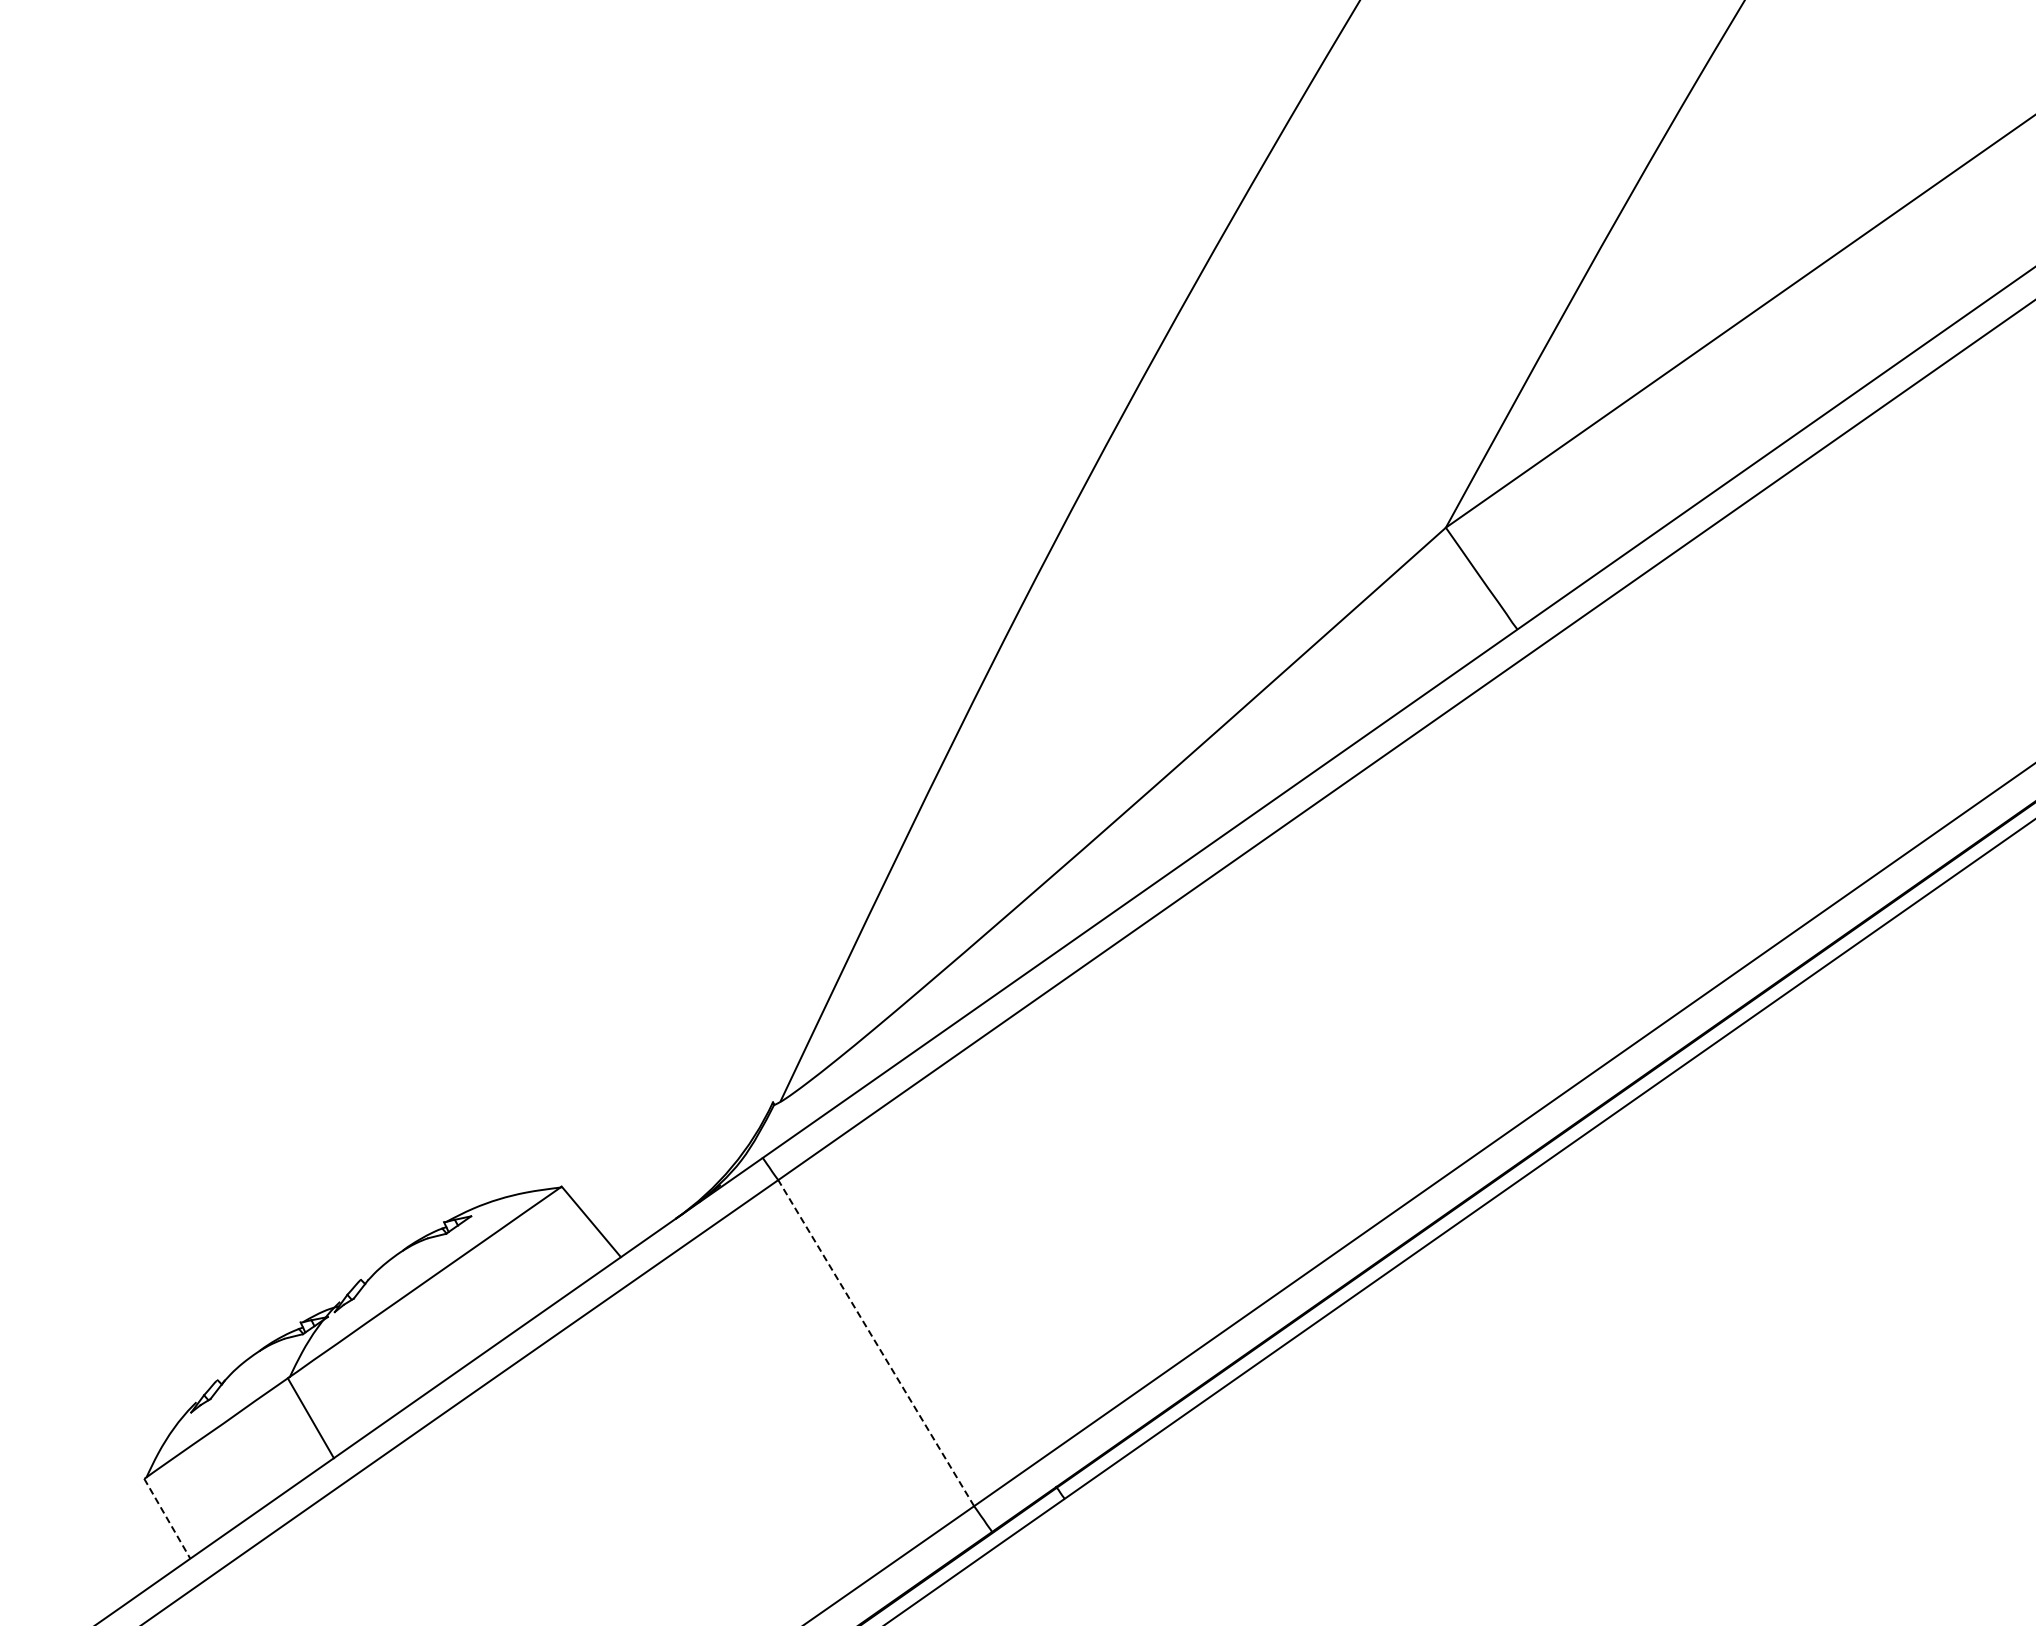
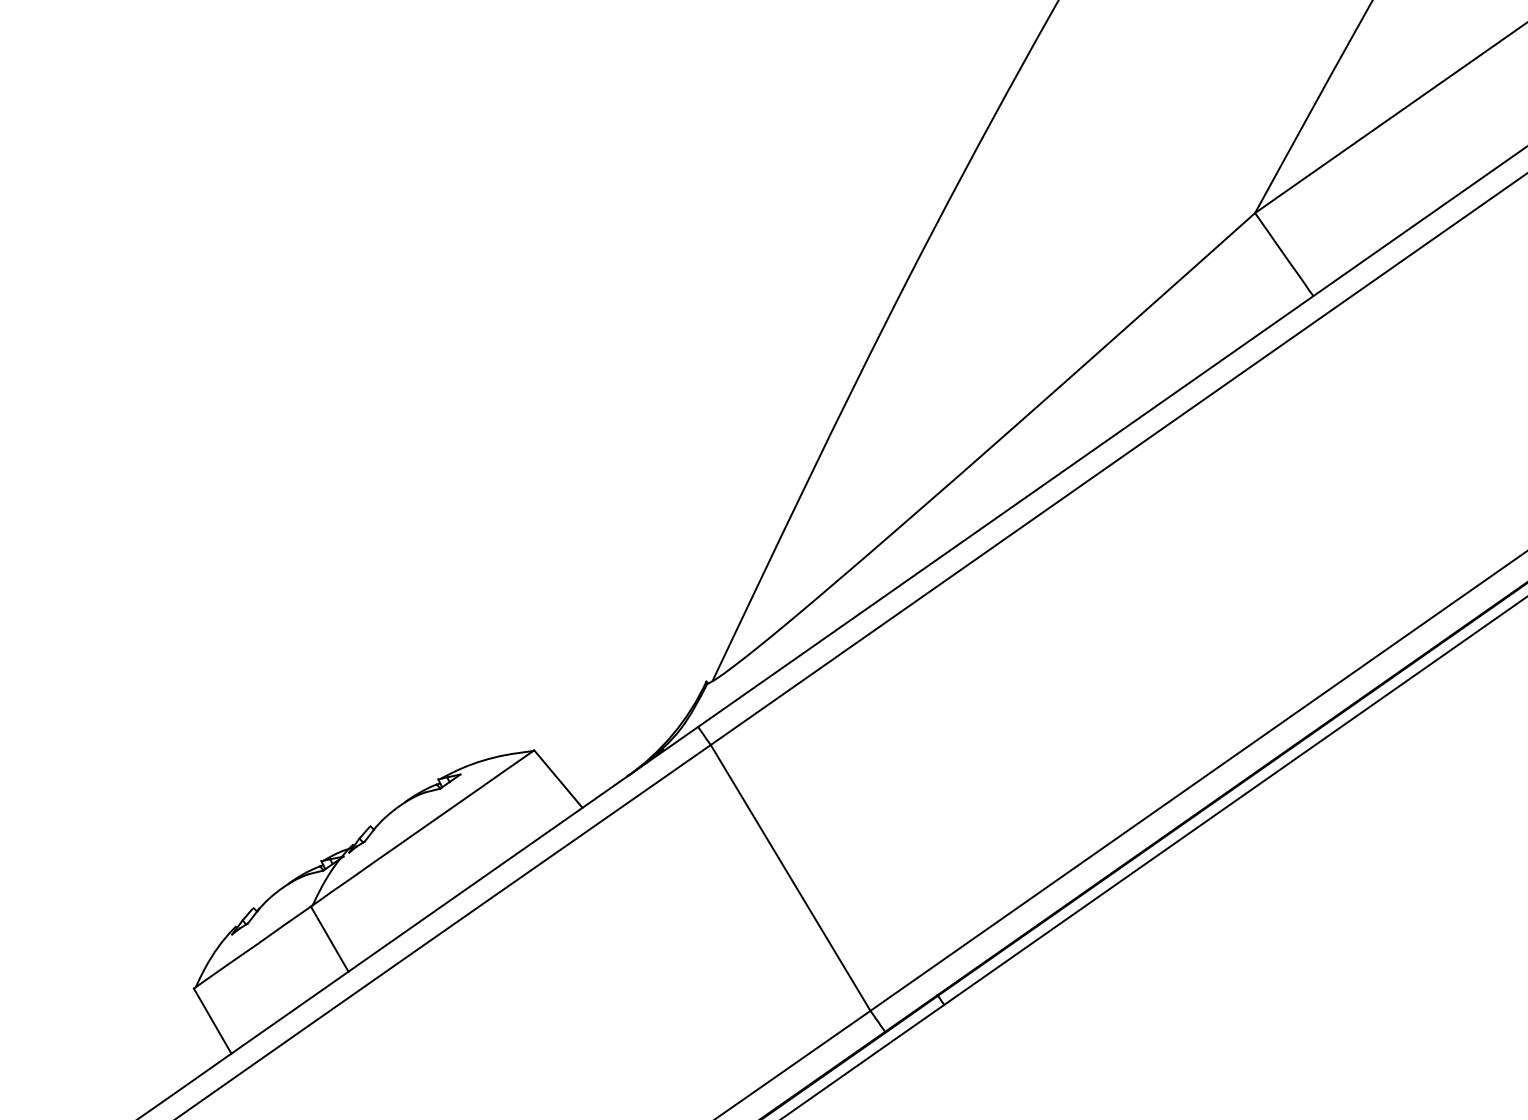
line: (875, 1342) -> (790, 877), dashed -> solid
line: (167, 1519) -> (212, 1021), dashed -> solid

